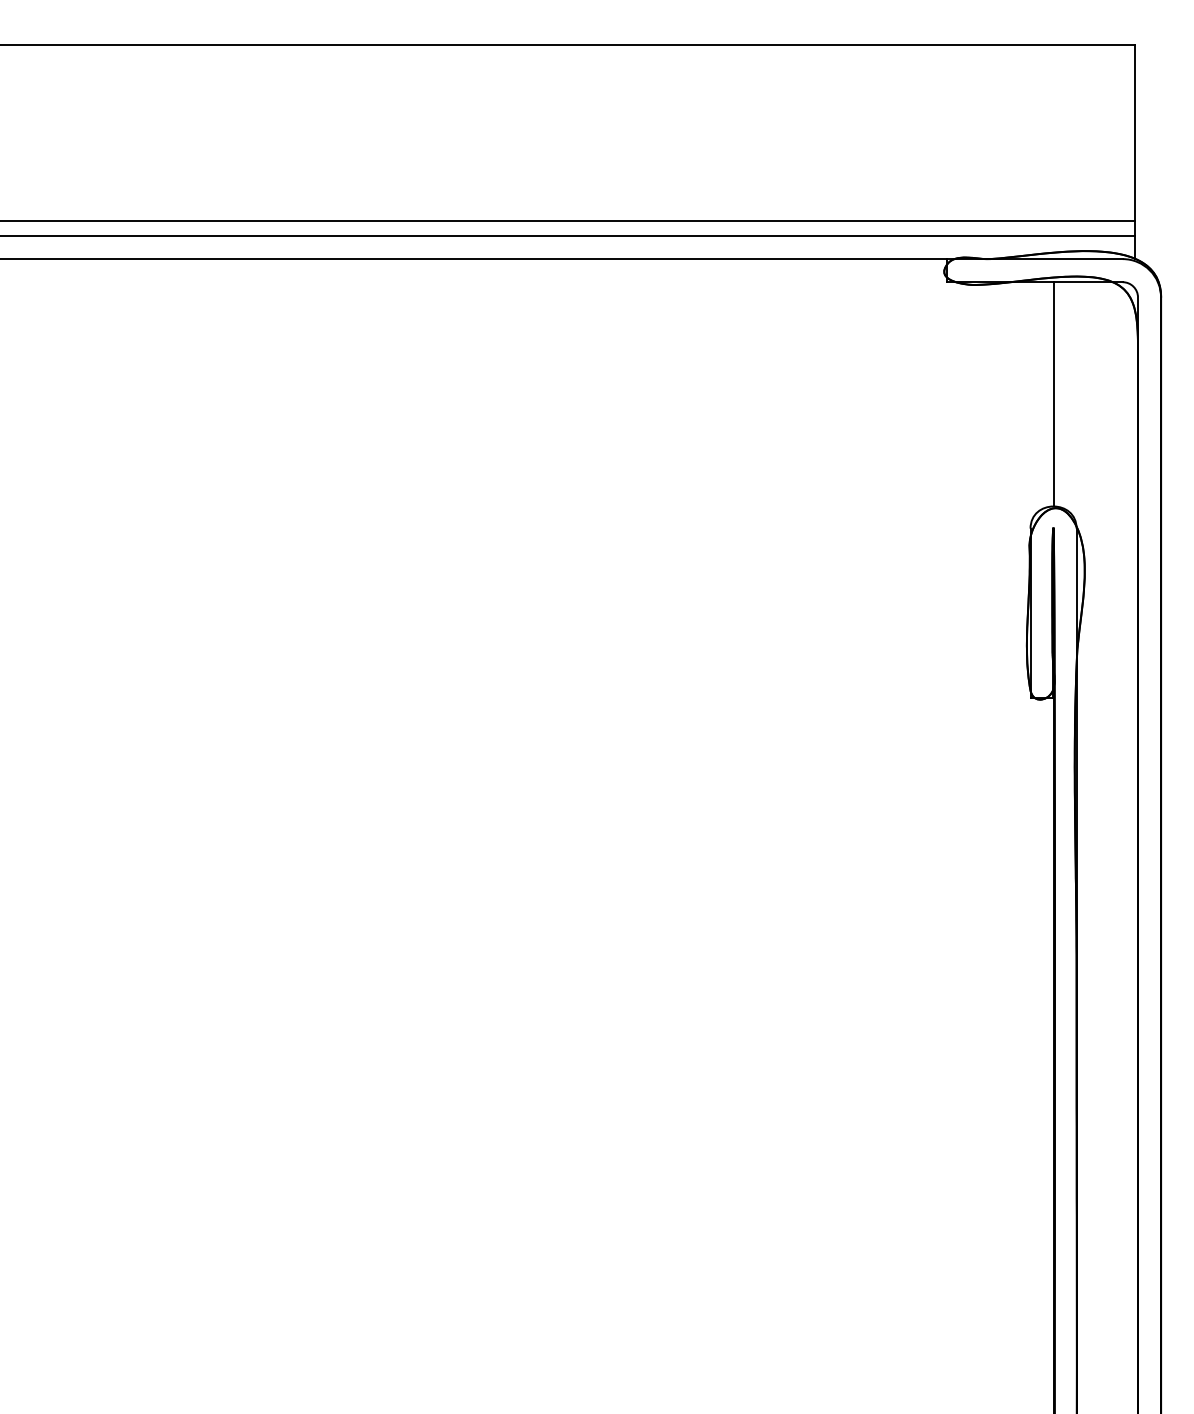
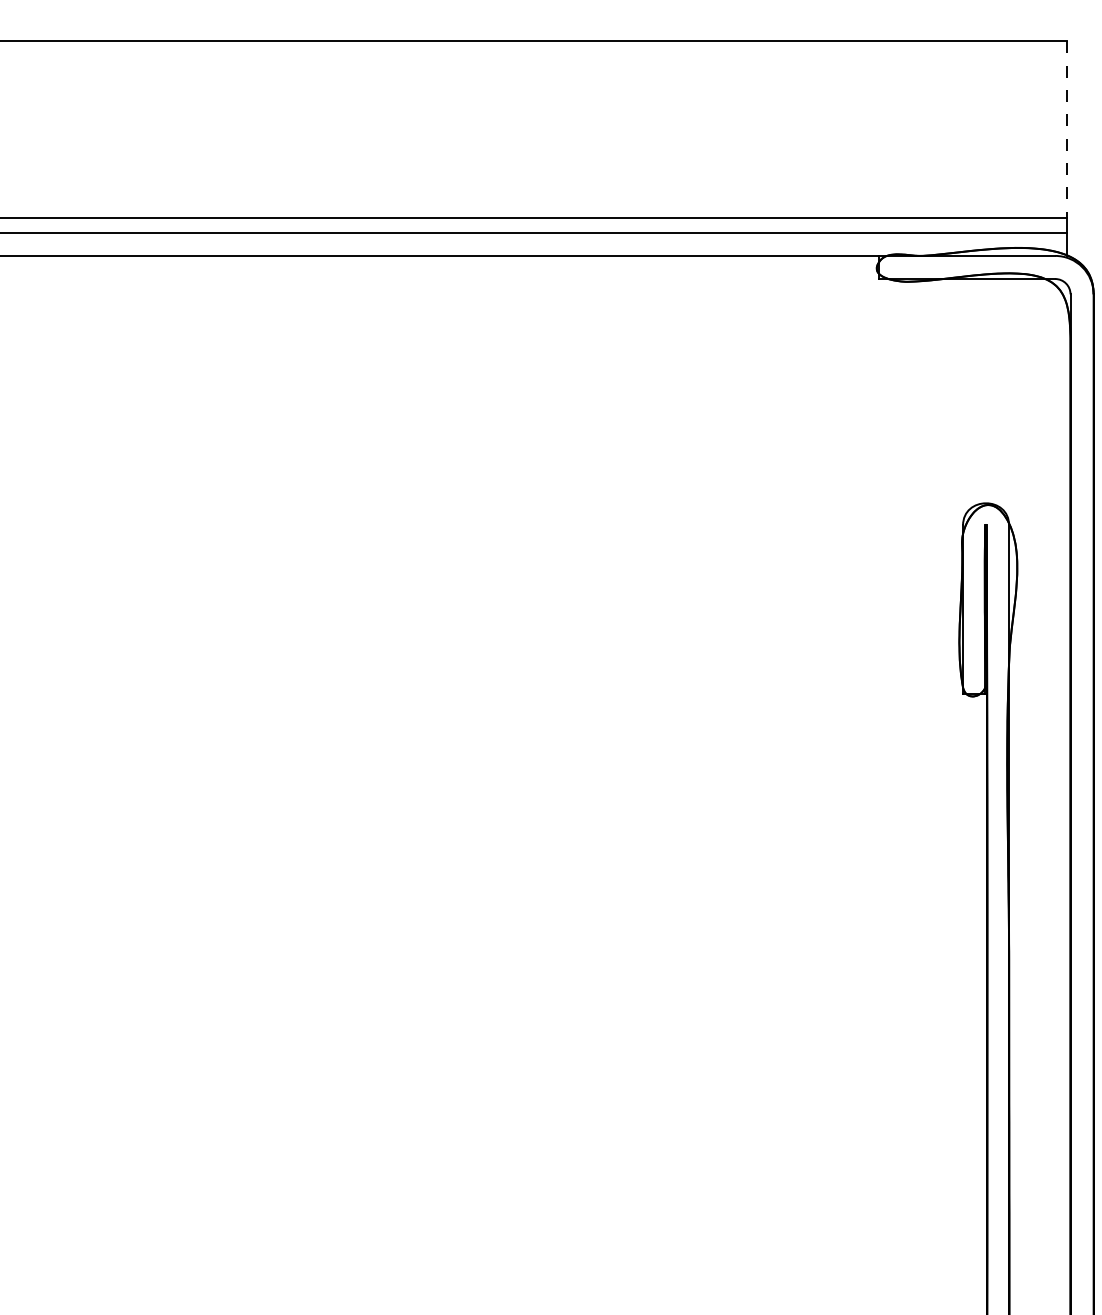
line: (1134, 133) -> (1067, 130), solid -> dashed
line: (1054, 393) -> (987, 390), removed

